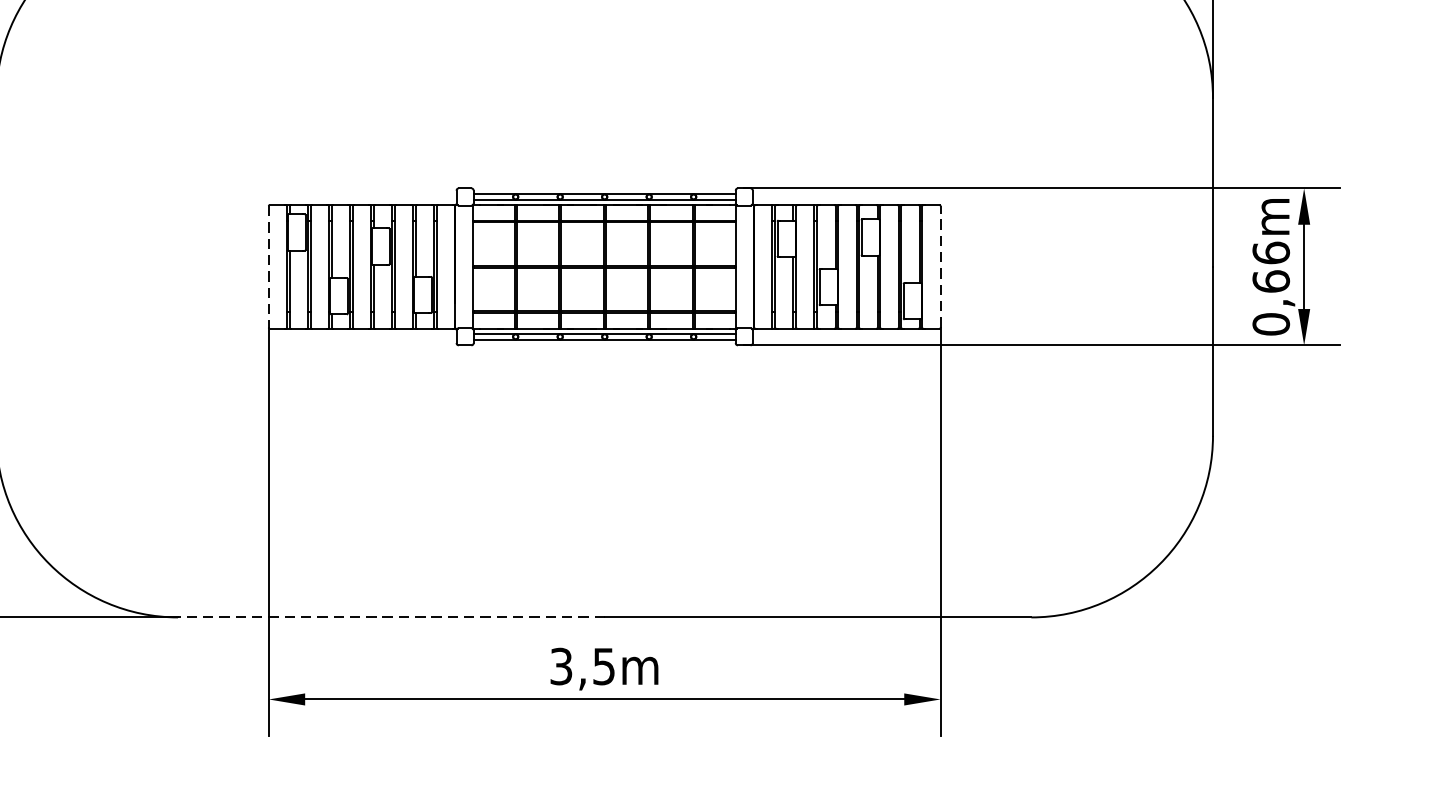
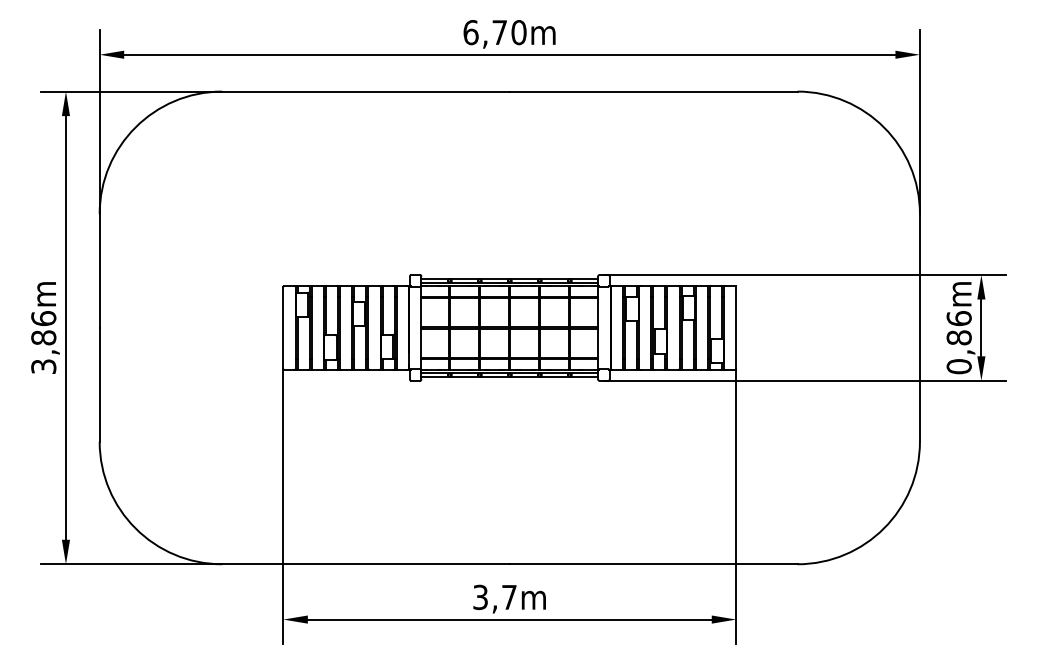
line: (940, 266) -> (736, 327), dashed -> solid
line: (269, 267) -> (283, 328), dashed -> solid
text: (1270, 281) -> (958, 337), 0,66m -> 0,86m
line: (392, 617) -> (366, 564), dashed -> solid
text: (604, 666) -> (509, 597), 3,5m -> 3,7m

